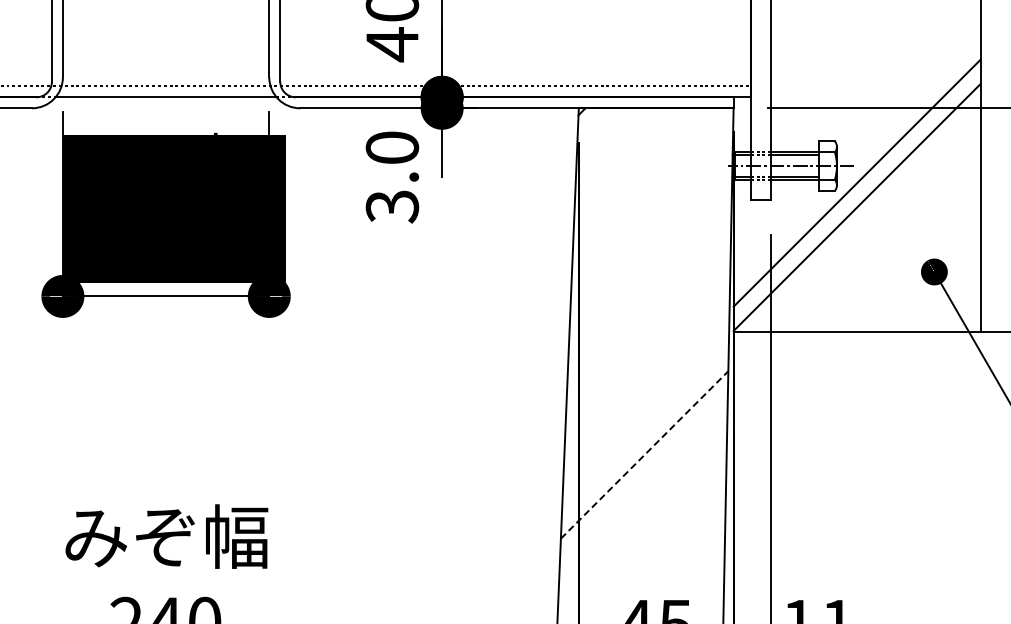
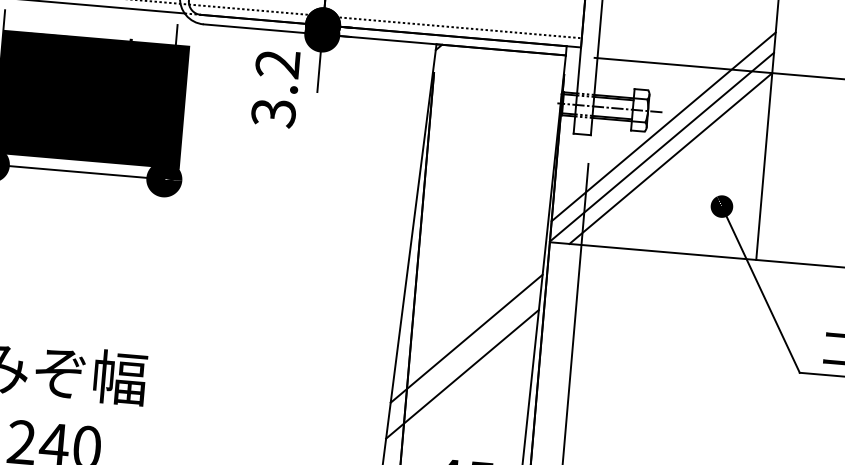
text: (392, 147) -> (277, 63), 3.0 -> 3.2
line: (868, 219) -> (670, 158), added
line: (644, 454) -> (466, 338), dashed -> solid
line: (643, 497) -> (462, 374), added

